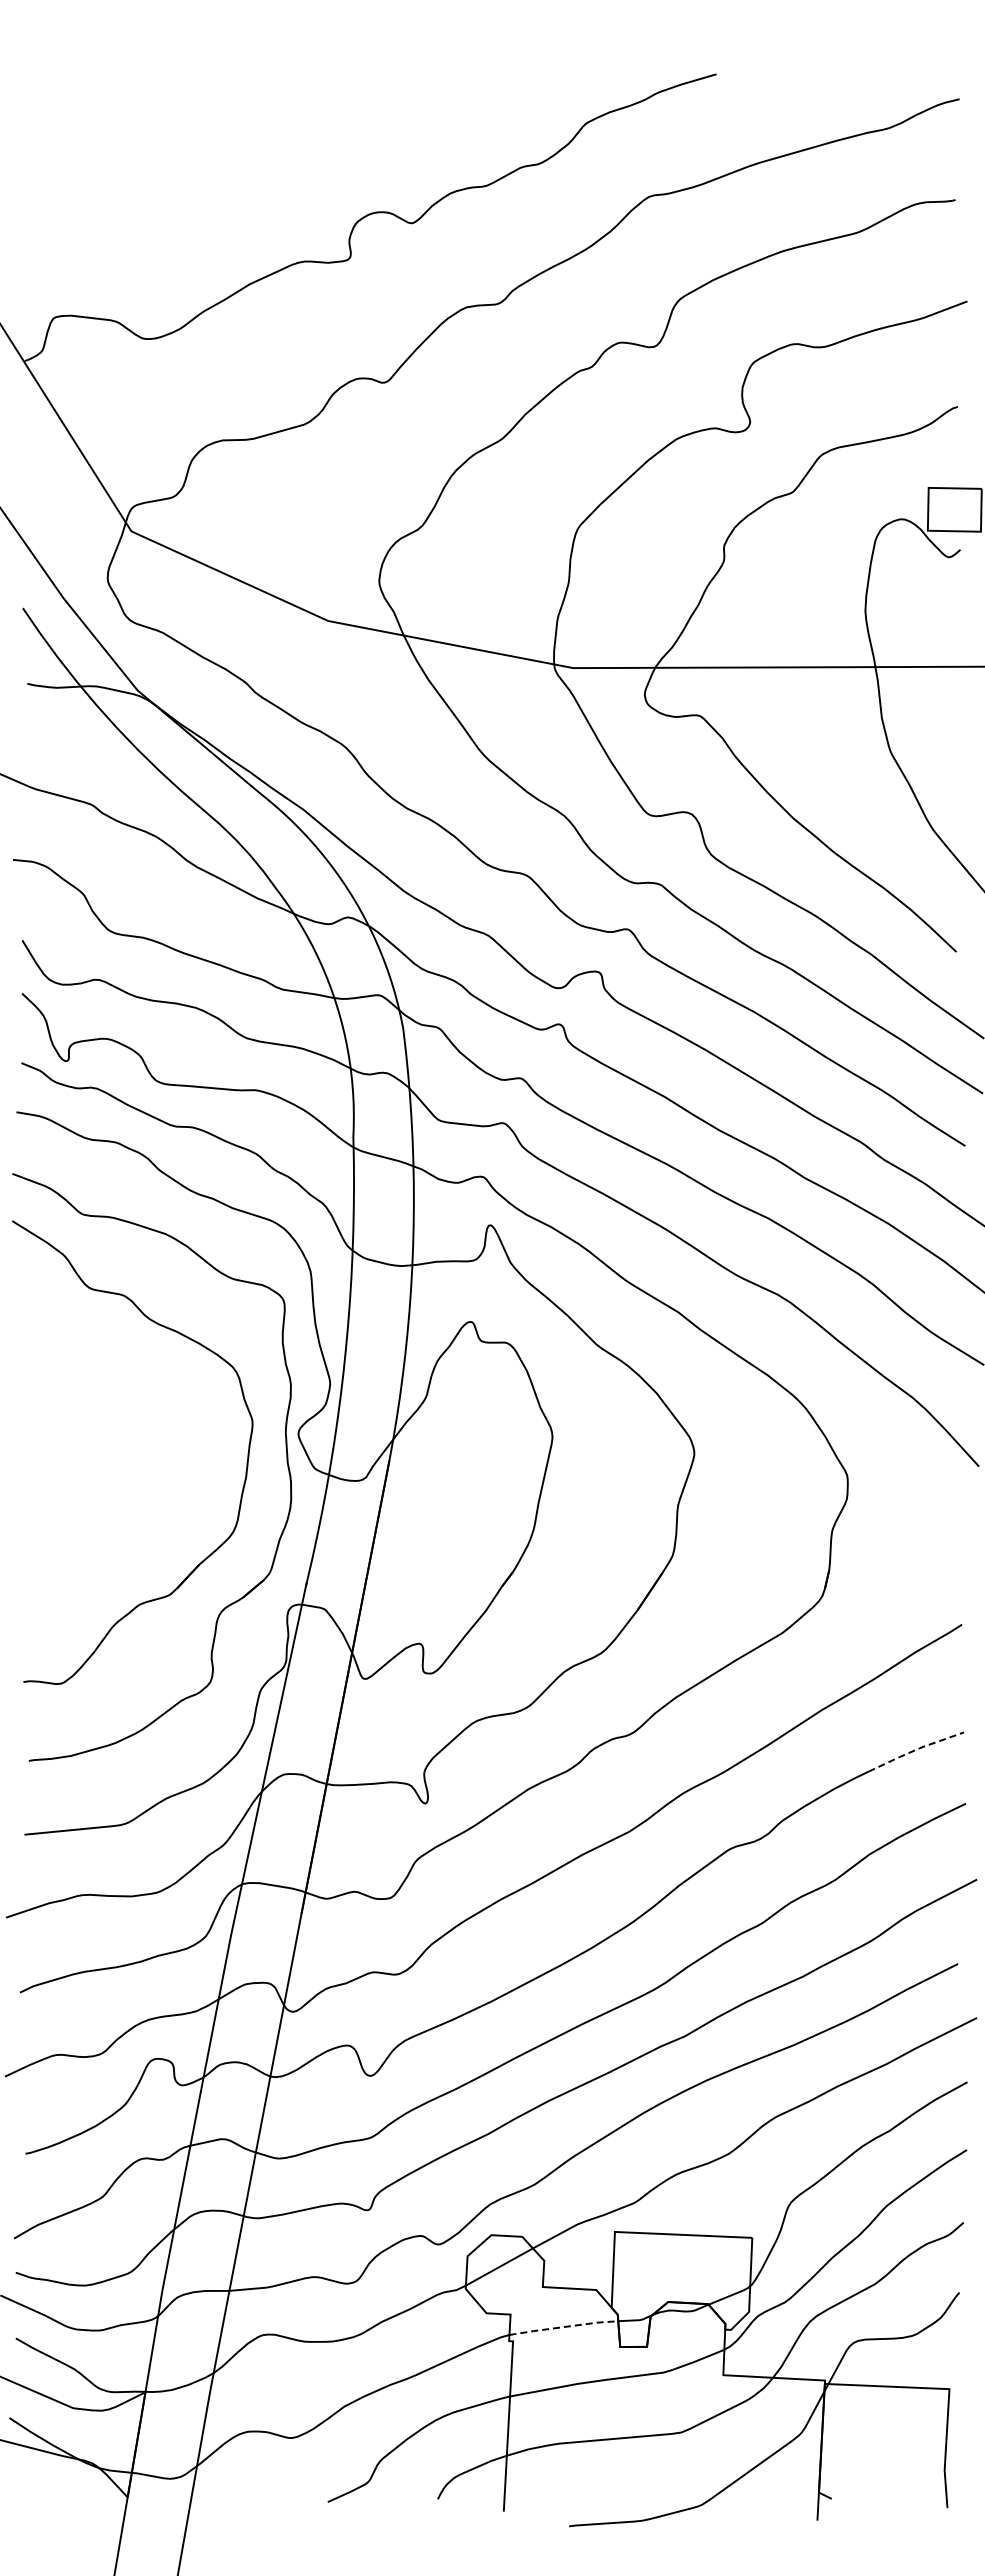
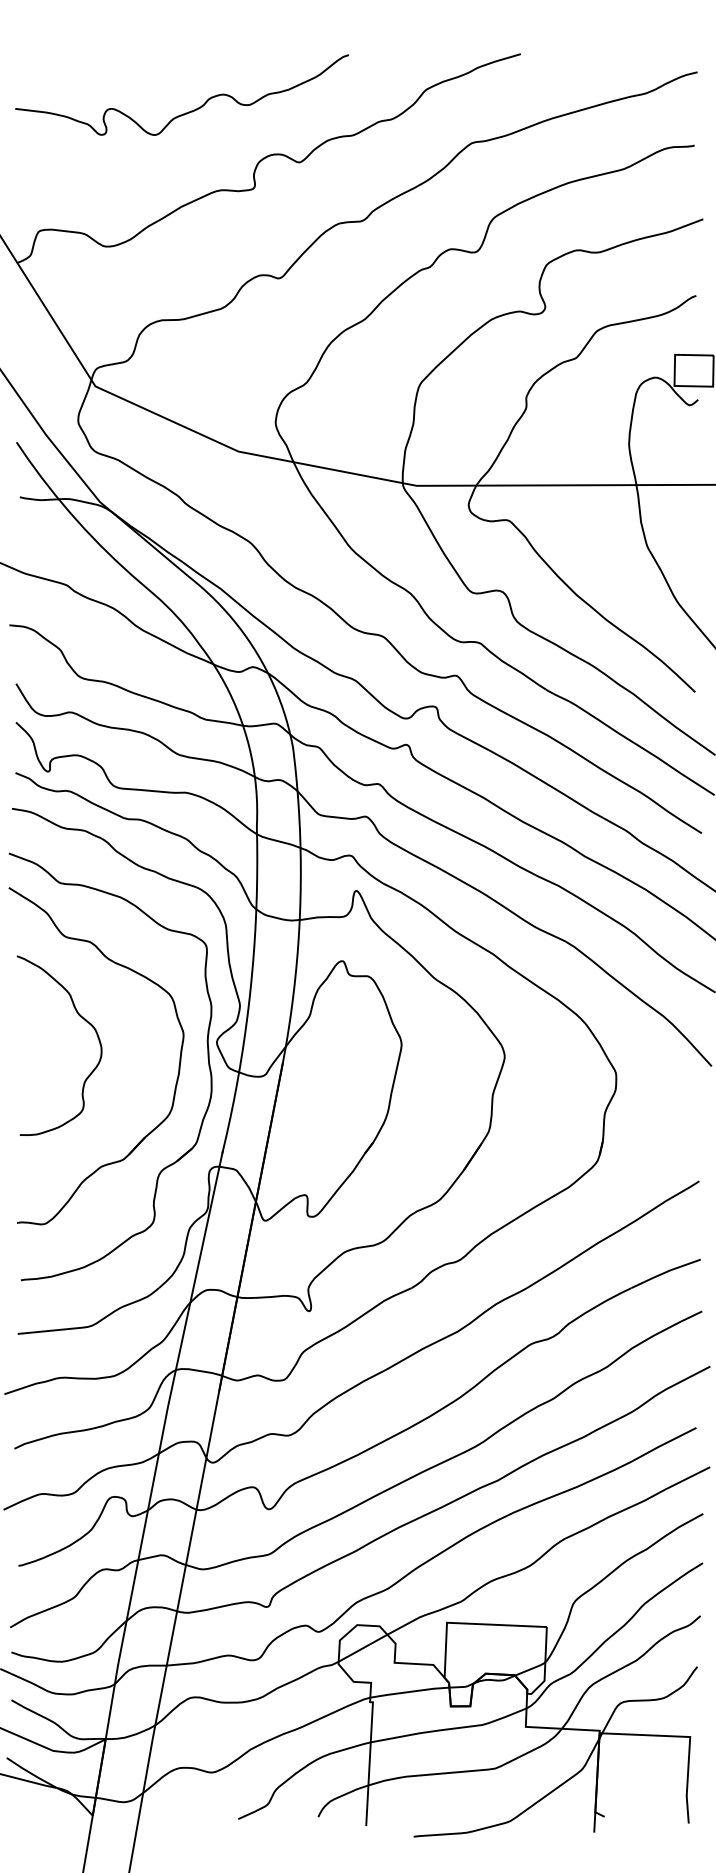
curve: (259, 153) -> (188, 111), added
curve: (111, 1399) -> (81, 1017), added
line: (915, 1750) -> (665, 1272), dashed -> solid
line: (564, 2327) -> (410, 1692), dashed -> solid

